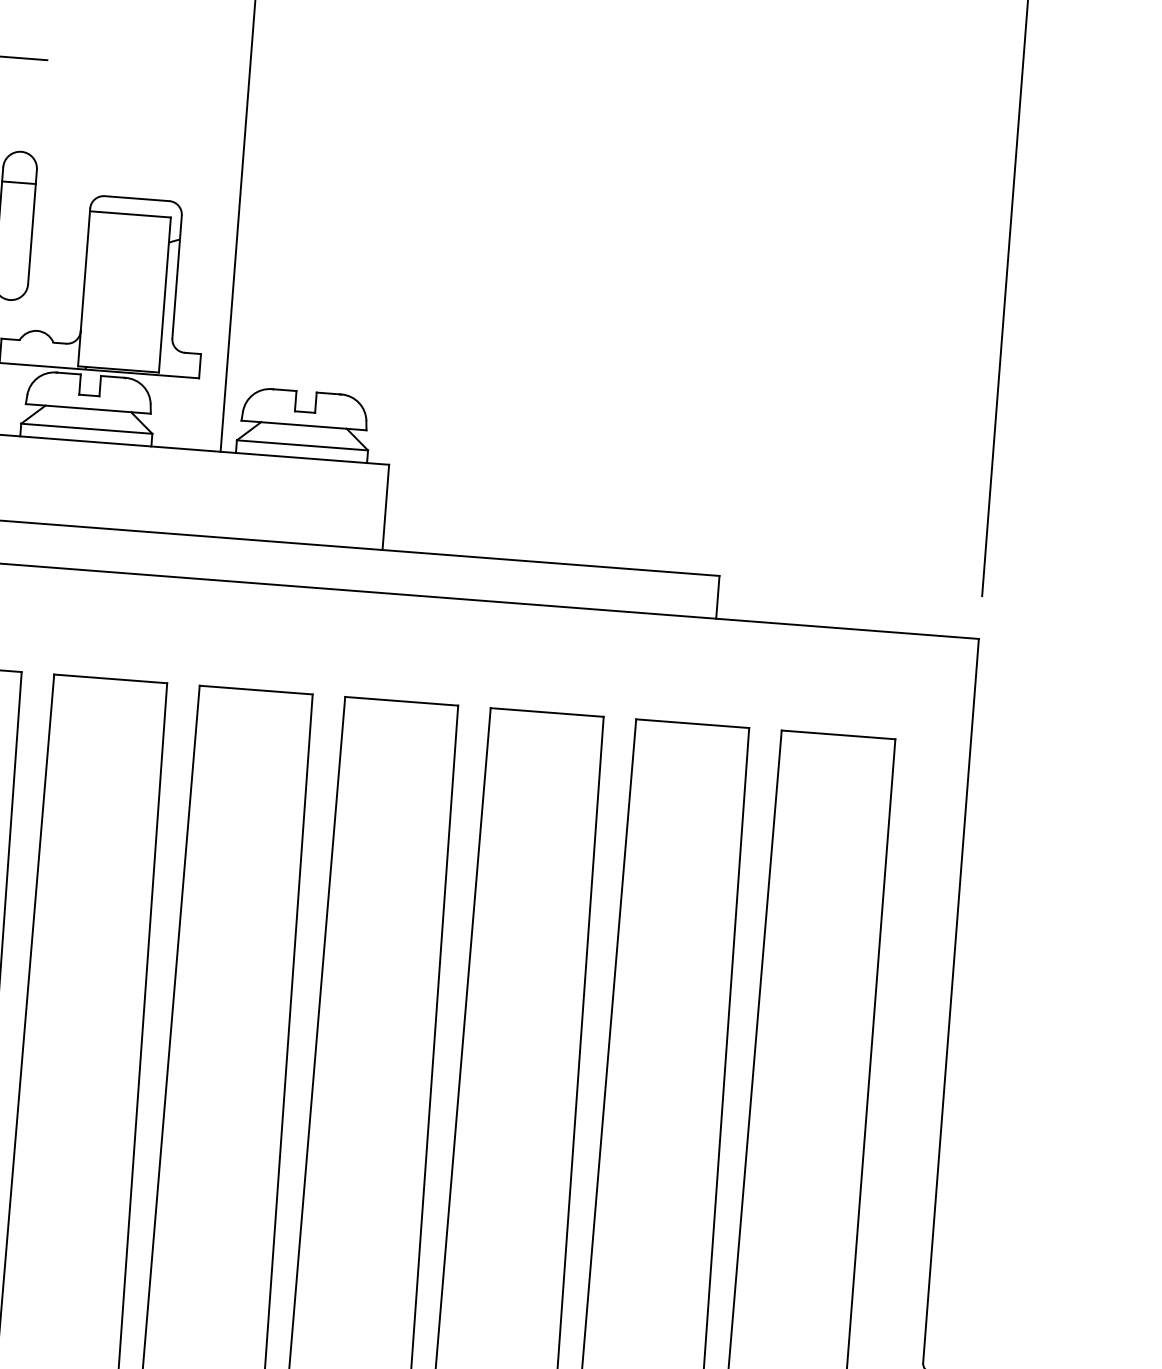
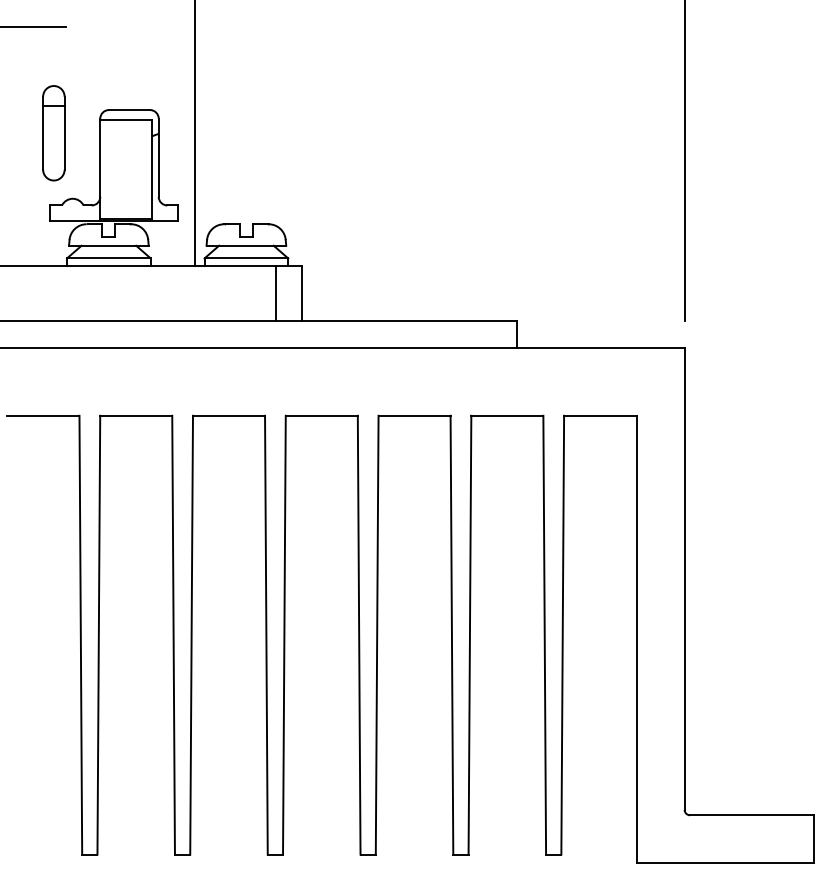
line: (345, 504) -> (276, 293), added

